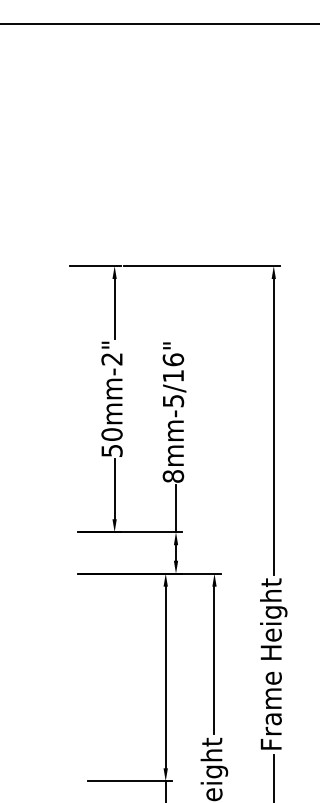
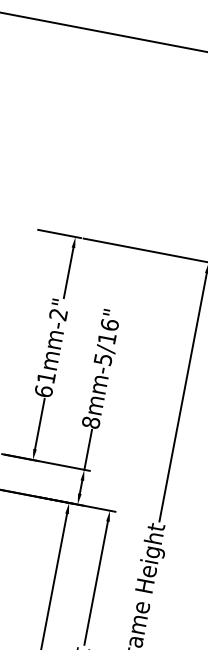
text: (111, 442) -> (44, 384), 50mm-2" -> 61mm-2"

